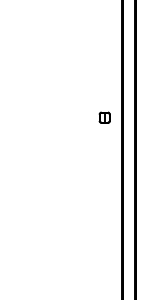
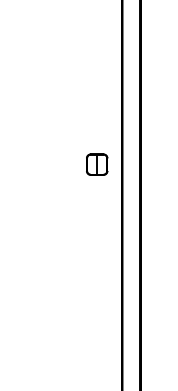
part: (104, 117) -> (96, 164), size x1.43

